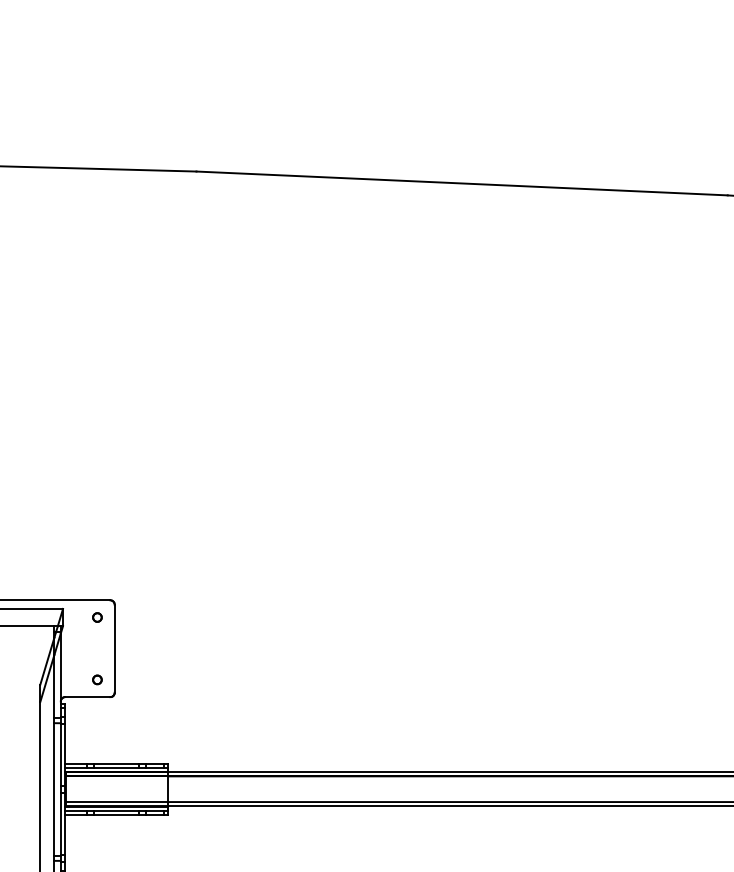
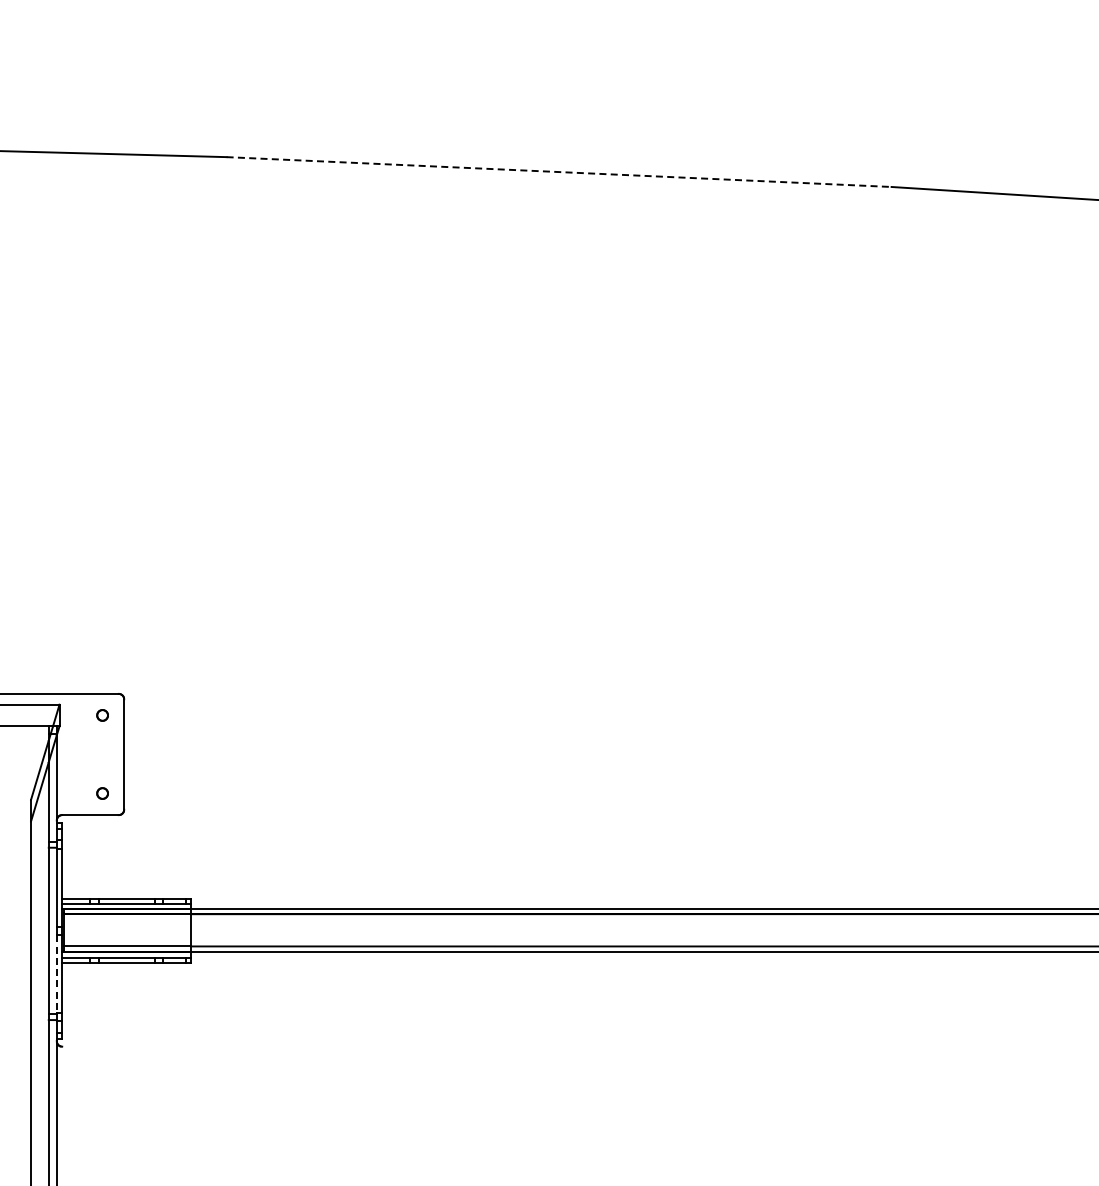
line: (462, 183) -> (559, 172), solid -> dashed
line: (60, 823) -> (56, 973), solid -> dashed

